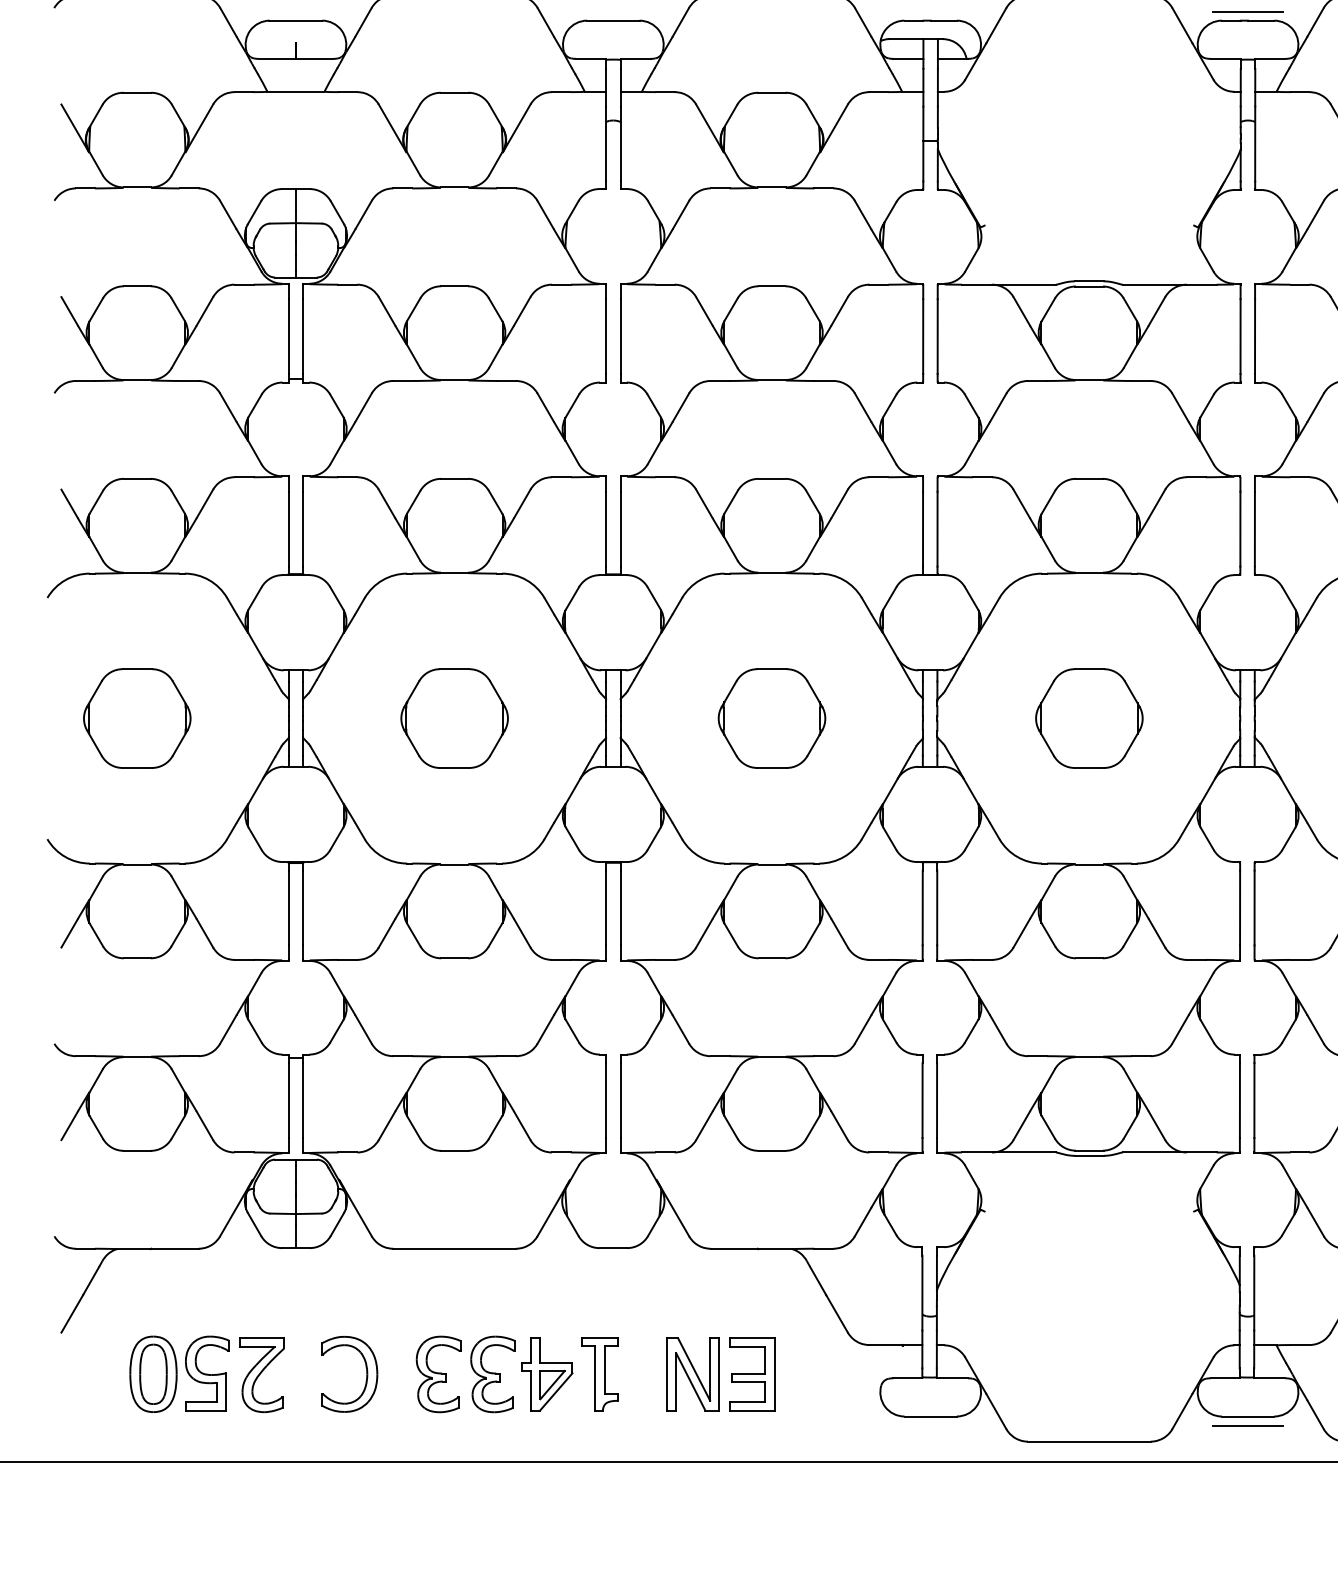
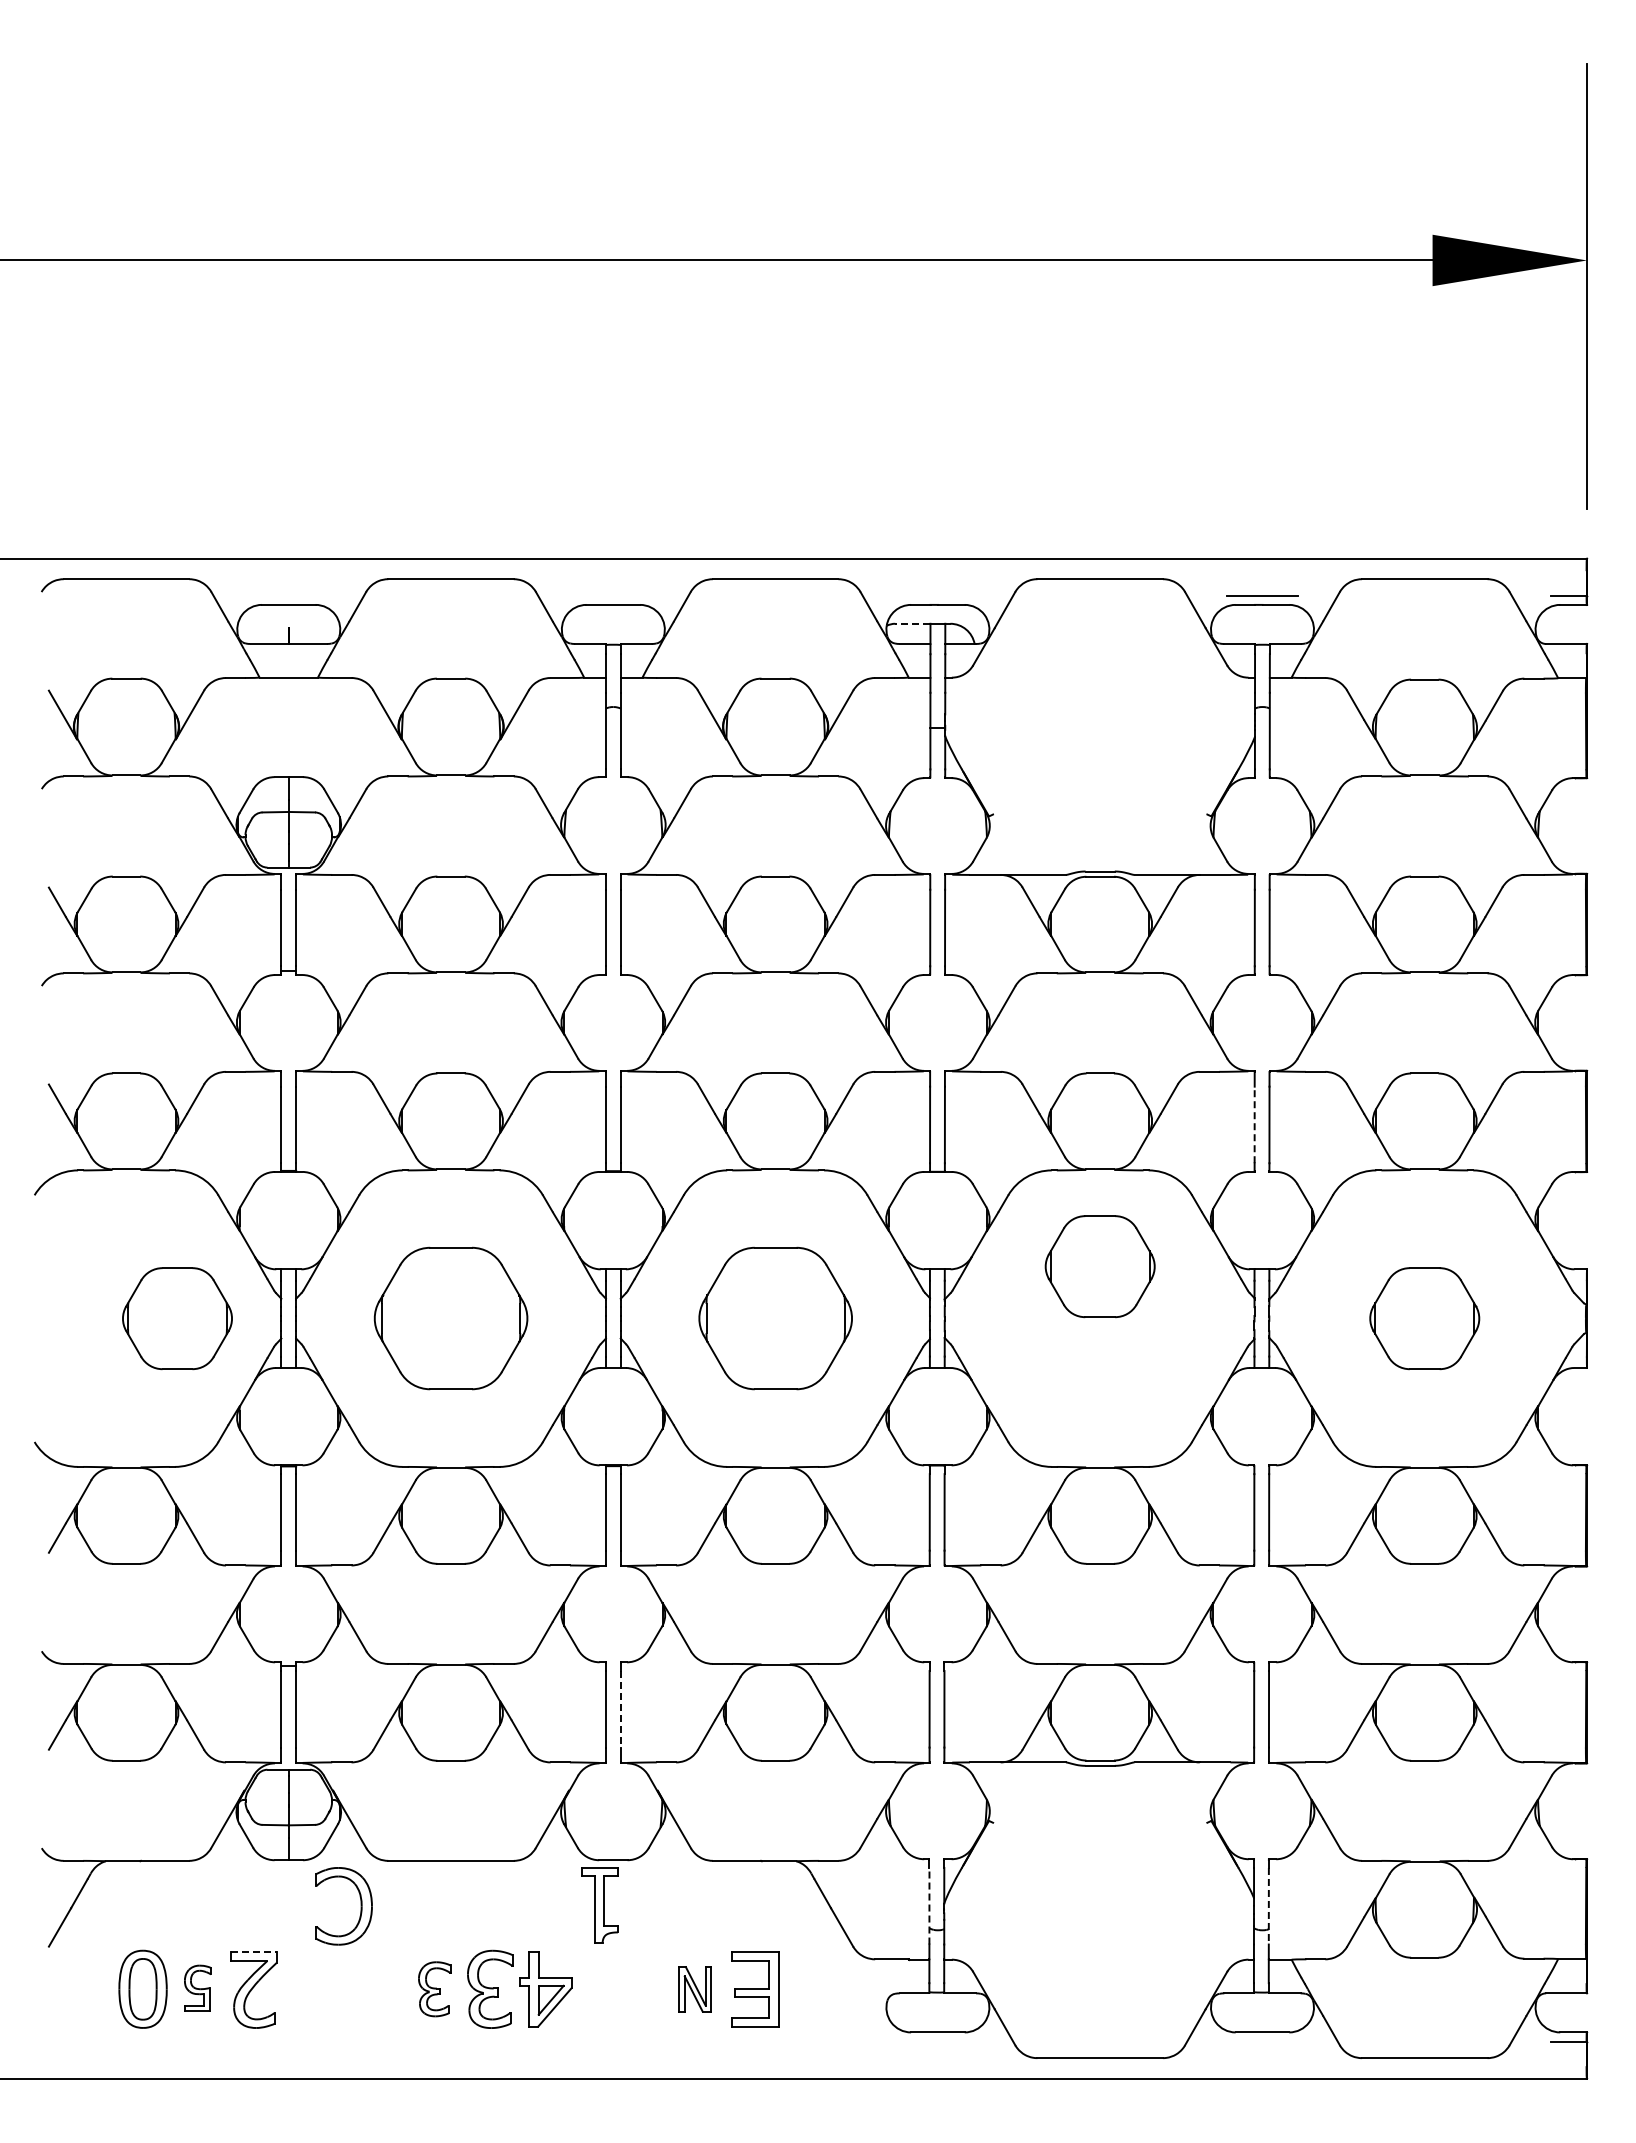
line: (905, 38) -> (912, 623), solid -> dashed
line: (1240, 528) -> (1254, 1124), solid -> dashed
part: (137, 718) -> (177, 1318), moved
part: (454, 718) -> (450, 1318), size x1.4
part: (771, 718) -> (775, 1318), size x1.4
part: (1088, 718) -> (1099, 1266), moved
line: (620, 1100) -> (620, 1709), solid -> dashed
line: (922, 1292) -> (929, 1905), solid -> dashed
line: (1253, 1293) -> (1268, 1906), solid -> dashed
line: (261, 1338) -> (253, 1952), solid -> dashed
part: (206, 1372) -> (197, 1987), size x0.6
part: (438, 1373) -> (434, 1988), size x0.7
part: (366, 1374) -> (360, 1906), moved
part: (599, 1374) -> (599, 1905), moved
part: (693, 1374) -> (695, 1989), size x0.6
line: (1248, 1425) -> (1262, 2041), removed

